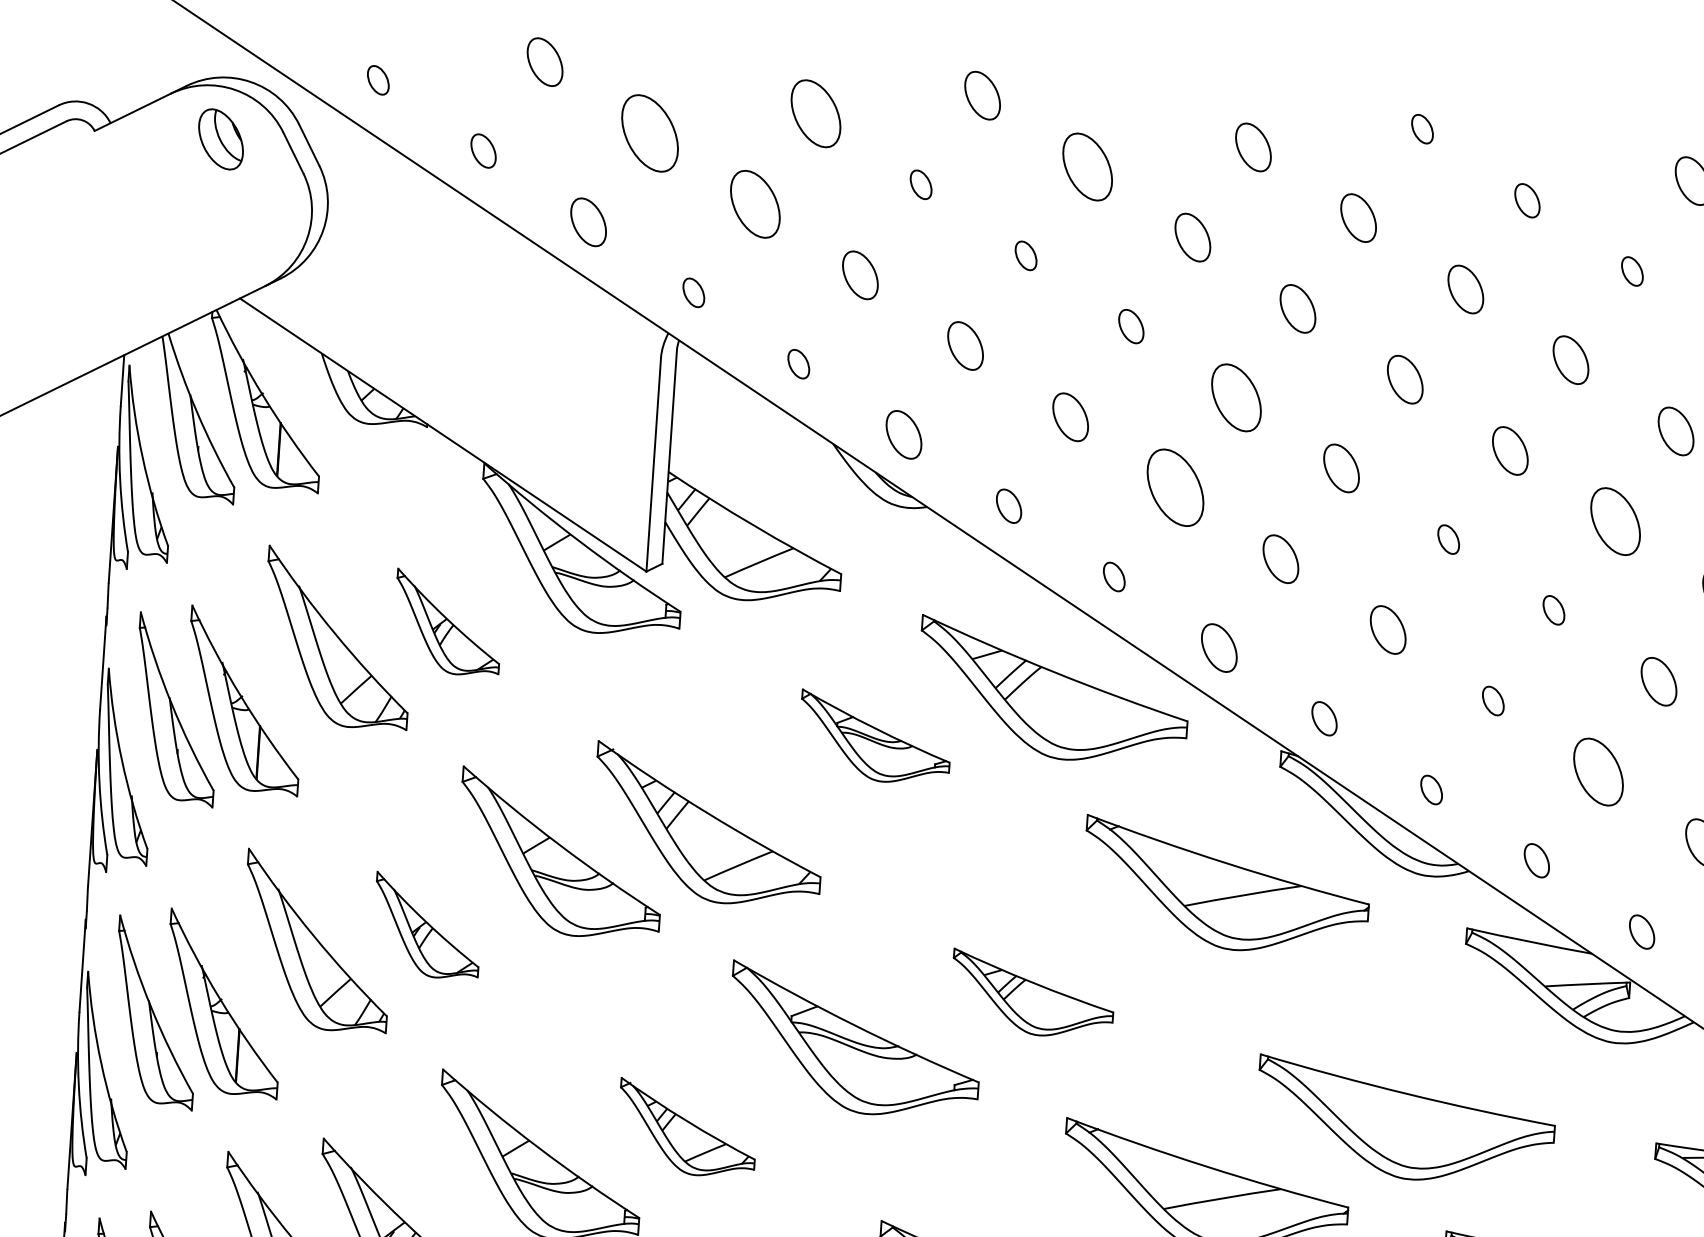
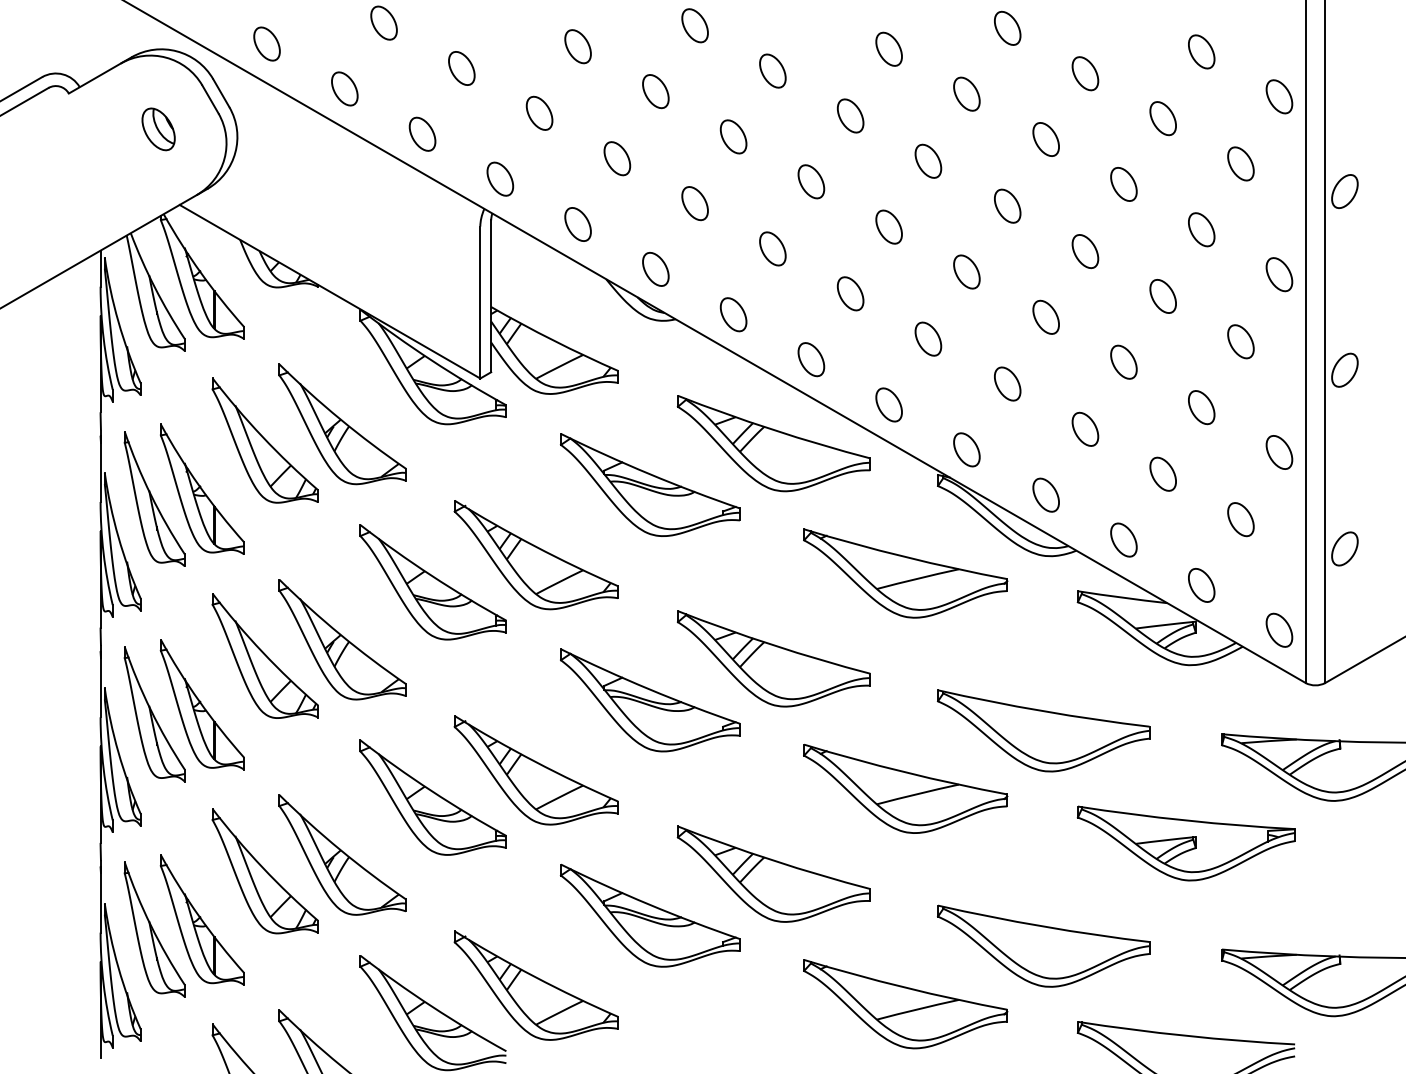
part: (377, 79) -> (266, 43), size x1.67
part: (815, 113) -> (577, 46), size x0.71
part: (1422, 128) -> (1007, 27), size x1.67
part: (649, 133) -> (461, 68), size x0.62
part: (220, 139) -> (158, 129), moved
part: (483, 150) -> (344, 88), size x1.43
part: (1087, 166) -> (772, 70), size x0.71
part: (920, 184) -> (655, 91), size x1.67
part: (1527, 200) -> (1085, 73), size x1.43
part: (755, 202) -> (539, 112), size x0.71
part: (1026, 255) -> (733, 136), size x1.67
part: (1631, 271) -> (1162, 118), size x1.67
part: (694, 292) -> (500, 178), size x1.67
part: (1131, 326) -> (811, 181), size x1.43
part: (798, 364) -> (577, 224), size x1.67
part: (1235, 396) -> (888, 226), size x0.71
part: (1175, 487) -> (850, 293), size x0.62
part: (1008, 505) -> (733, 314), size x1.43
part: (1614, 521) -> (1162, 296), size x0.71
part: (1447, 538) -> (1045, 316), size x1.67
part: (1114, 576) -> (811, 359), size x1.67
part: (1553, 609) -> (1123, 361), size x1.67
part: (448, 623) -> (342, 424), size x1.67
part: (1493, 700) -> (1085, 428), size x1.67
part: (1323, 718) -> (966, 449), size x1.43
part: (874, 737) -> (649, 484), size x1.67
part: (1597, 770) -> (1162, 473), size x0.71
part: (1430, 789) -> (1045, 494), size x1.67
part: (1536, 859) -> (1123, 539), size x1.43
part: (427, 925) -> (342, 639), size x1.67
part: (1641, 932) -> (1201, 585), size x1.43
part: (1032, 993) -> (773, 658), size x1.67
part: (686, 1128) -> (535, 770), size x1.67

